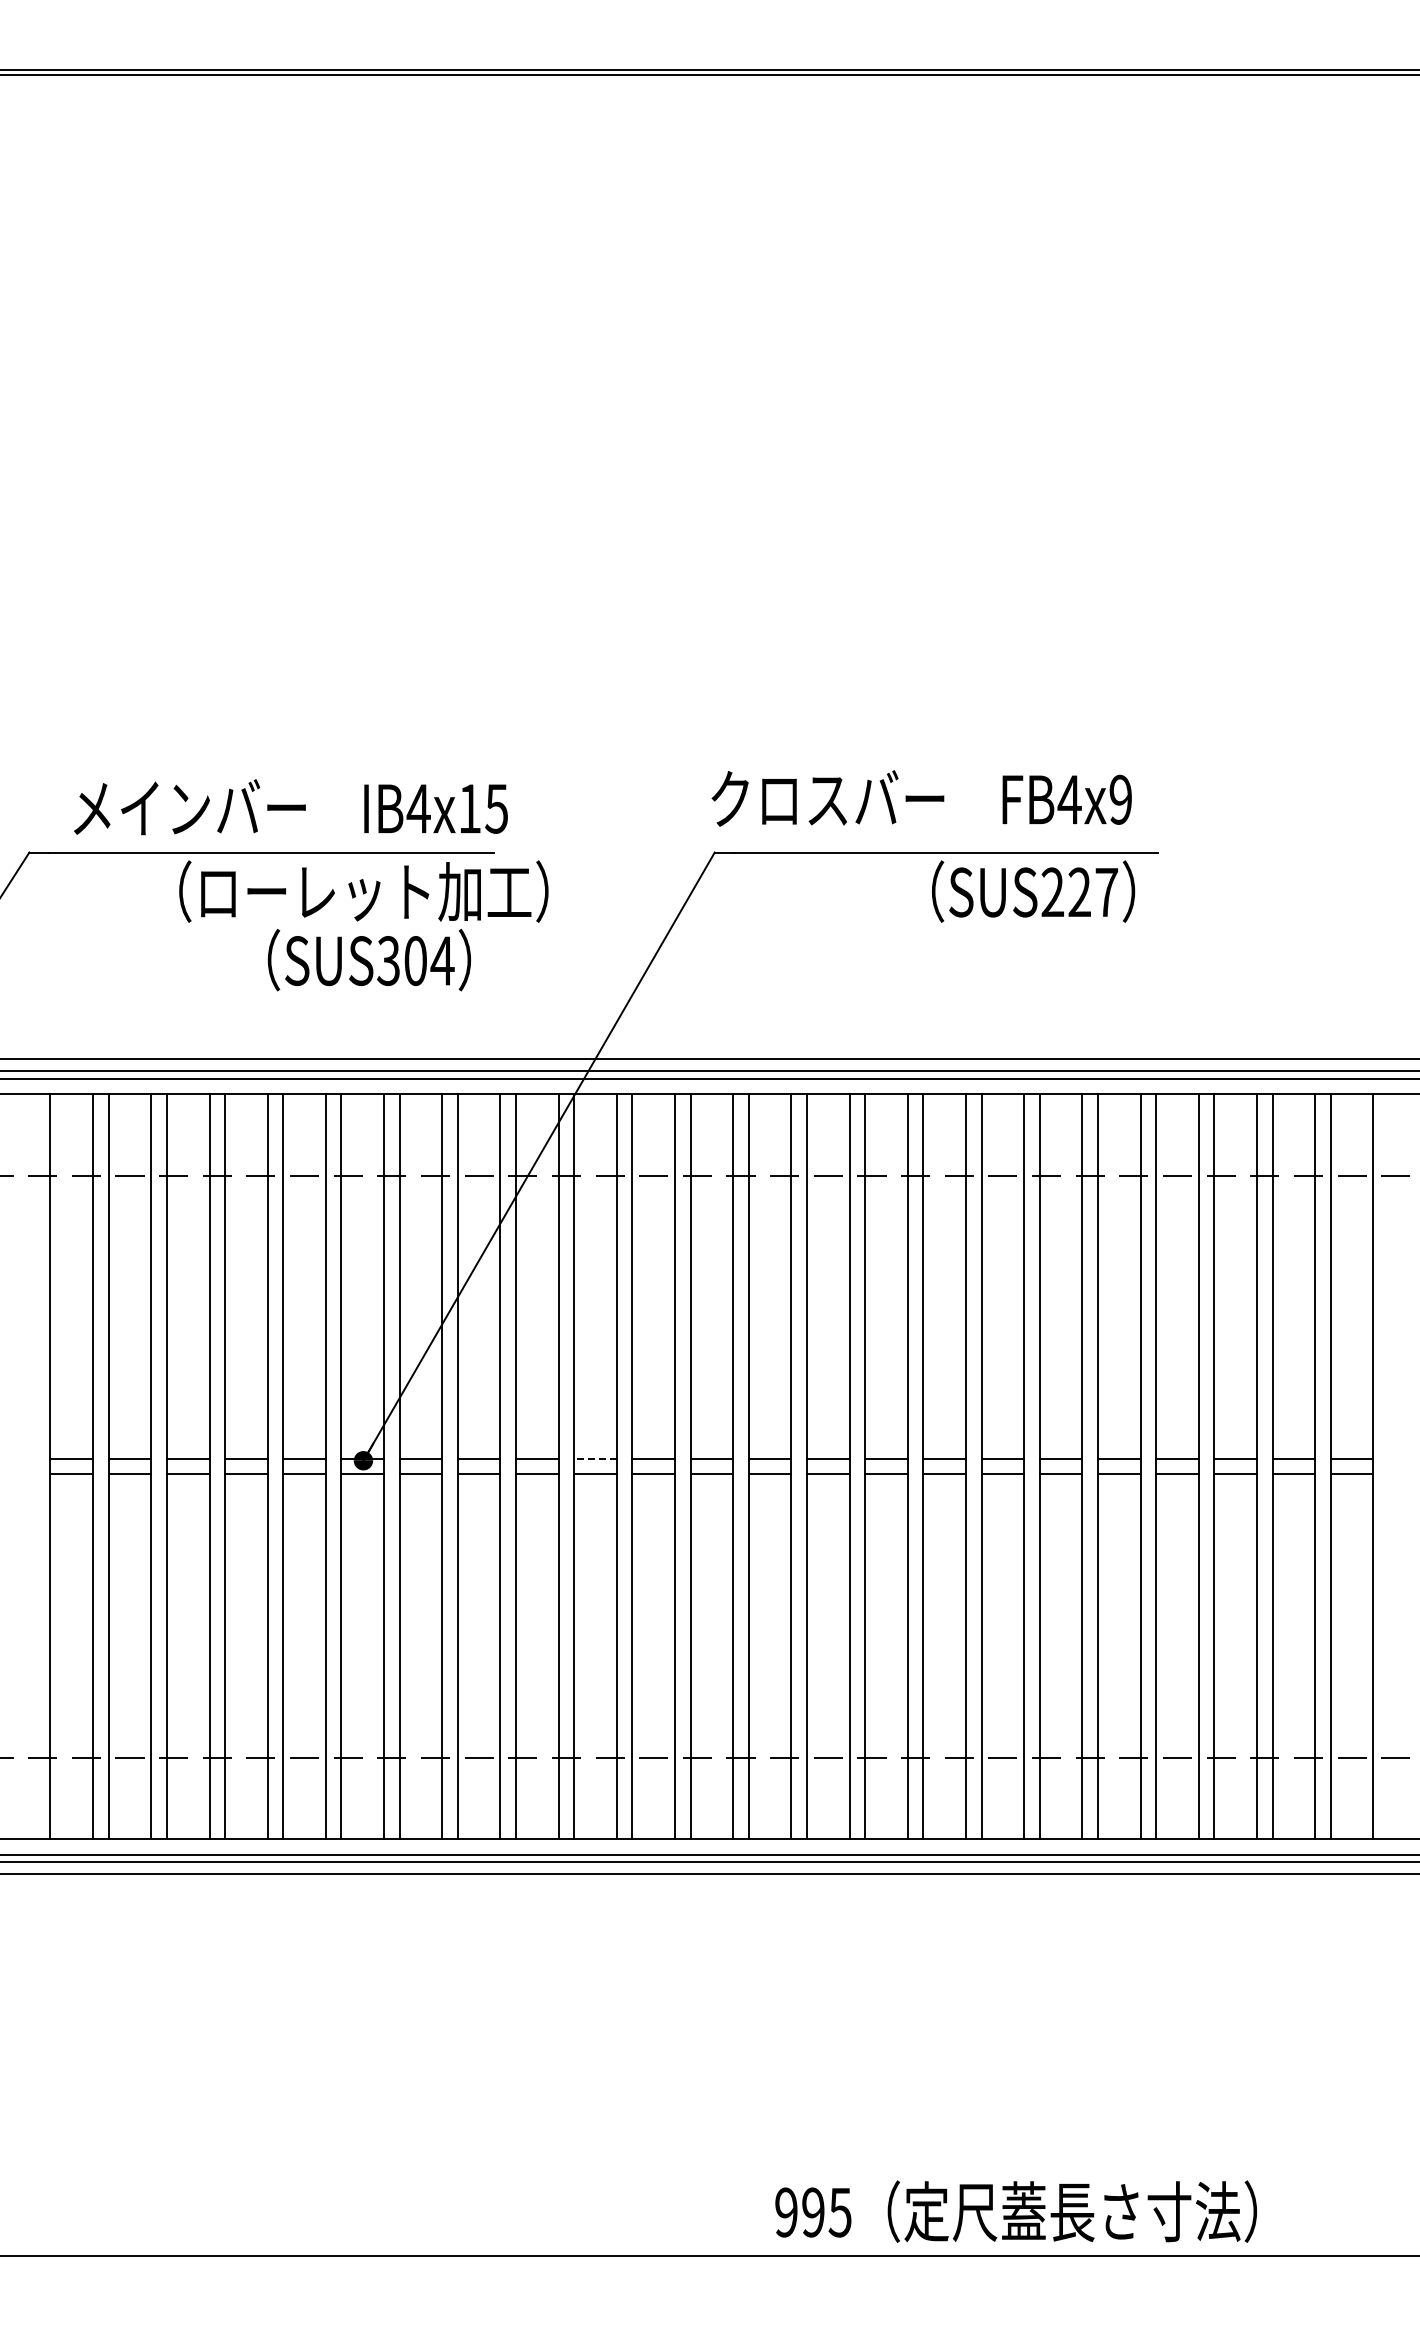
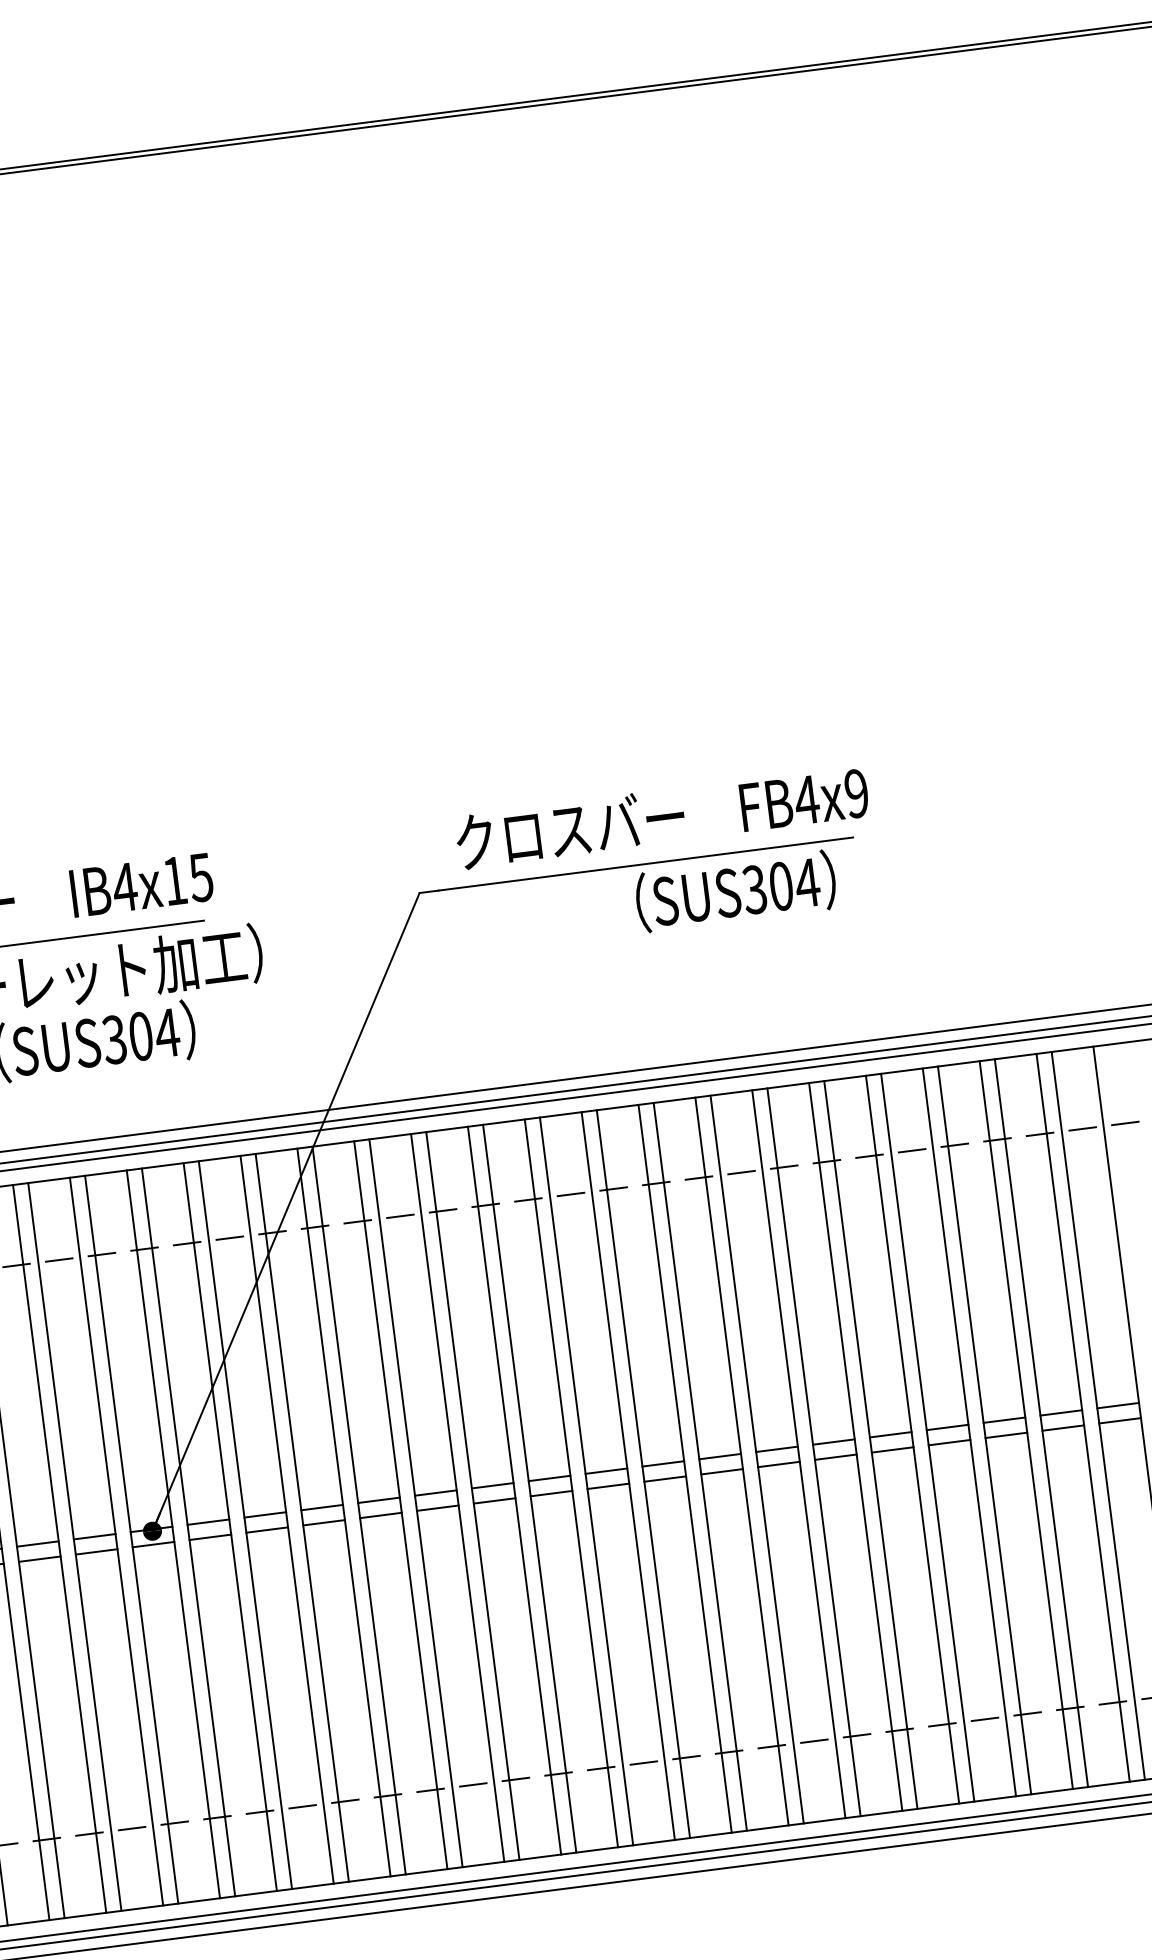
text: (921, 798) -> (661, 817), moved
text: (1079, 892) -> (780, 886), SUS227 -> SUS304
line: (595, 1458) -> (378, 1500), dashed -> solid

